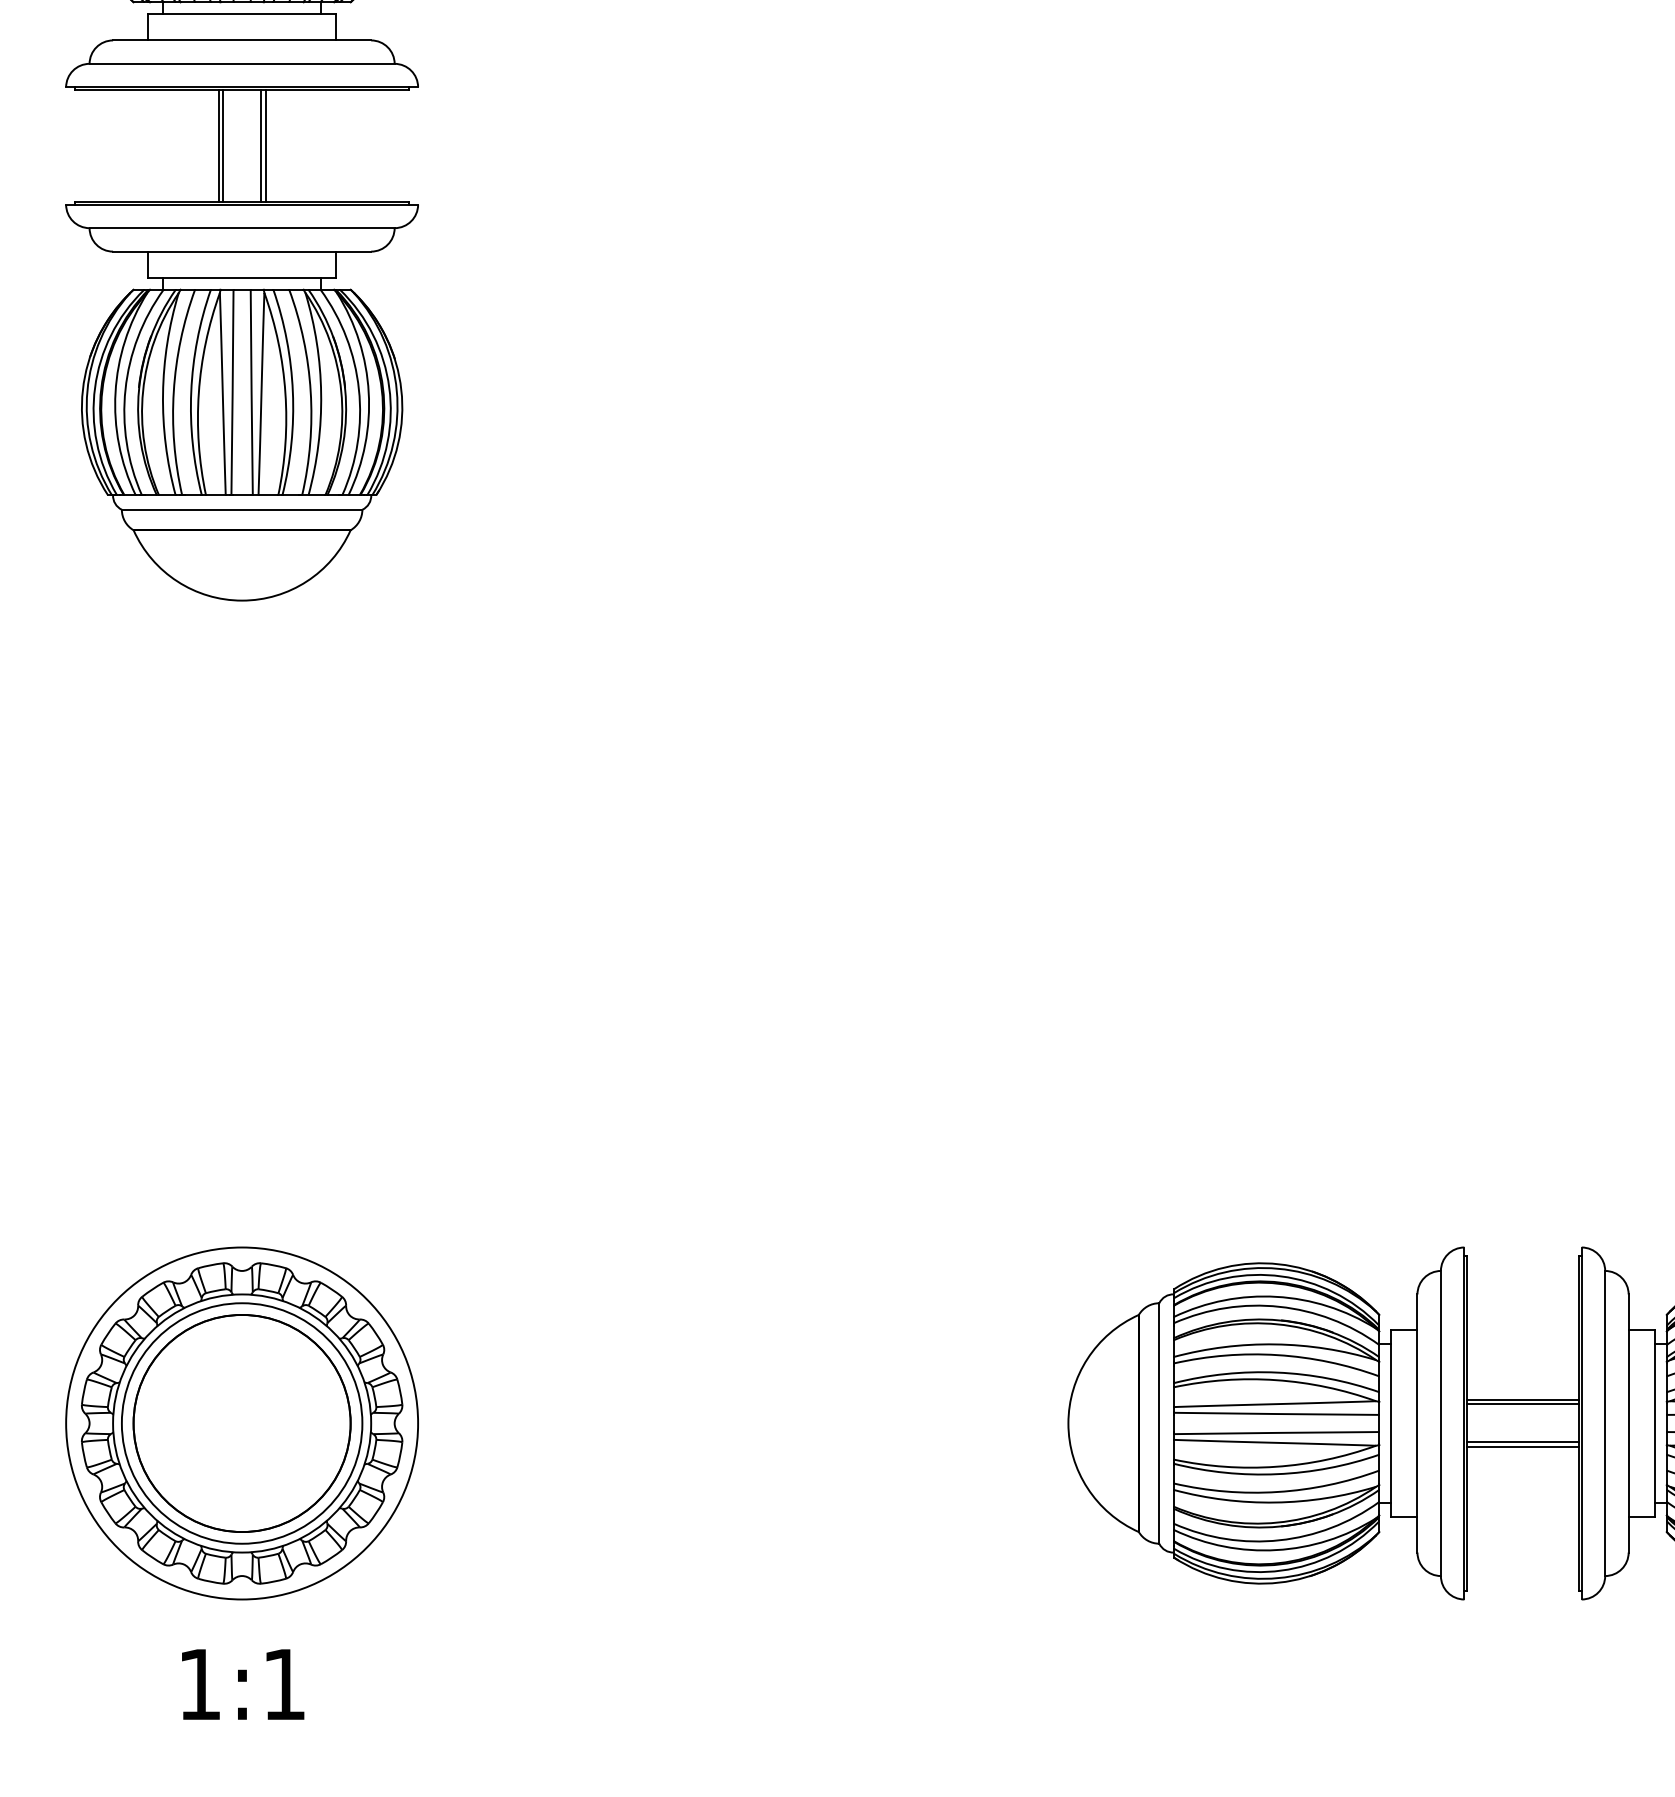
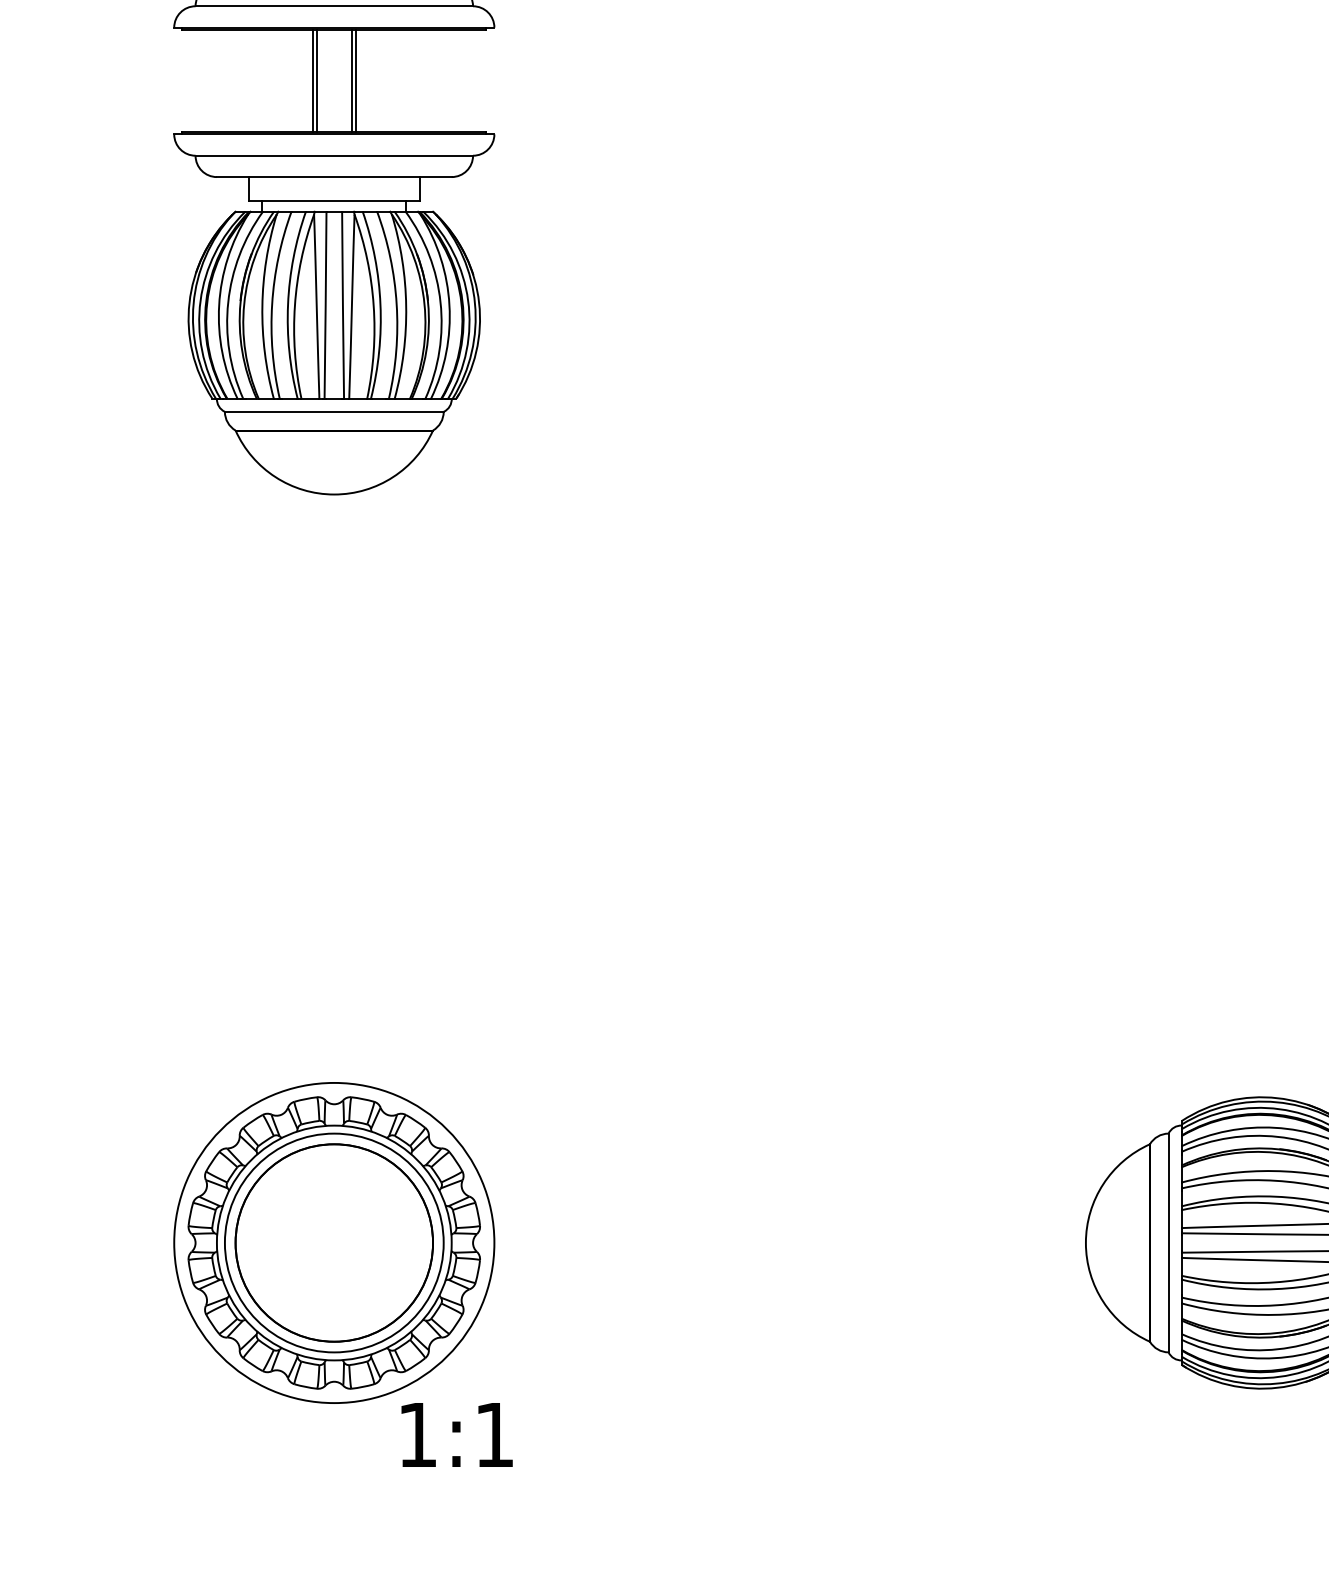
text: (243, 1684) -> (457, 1434), moved

